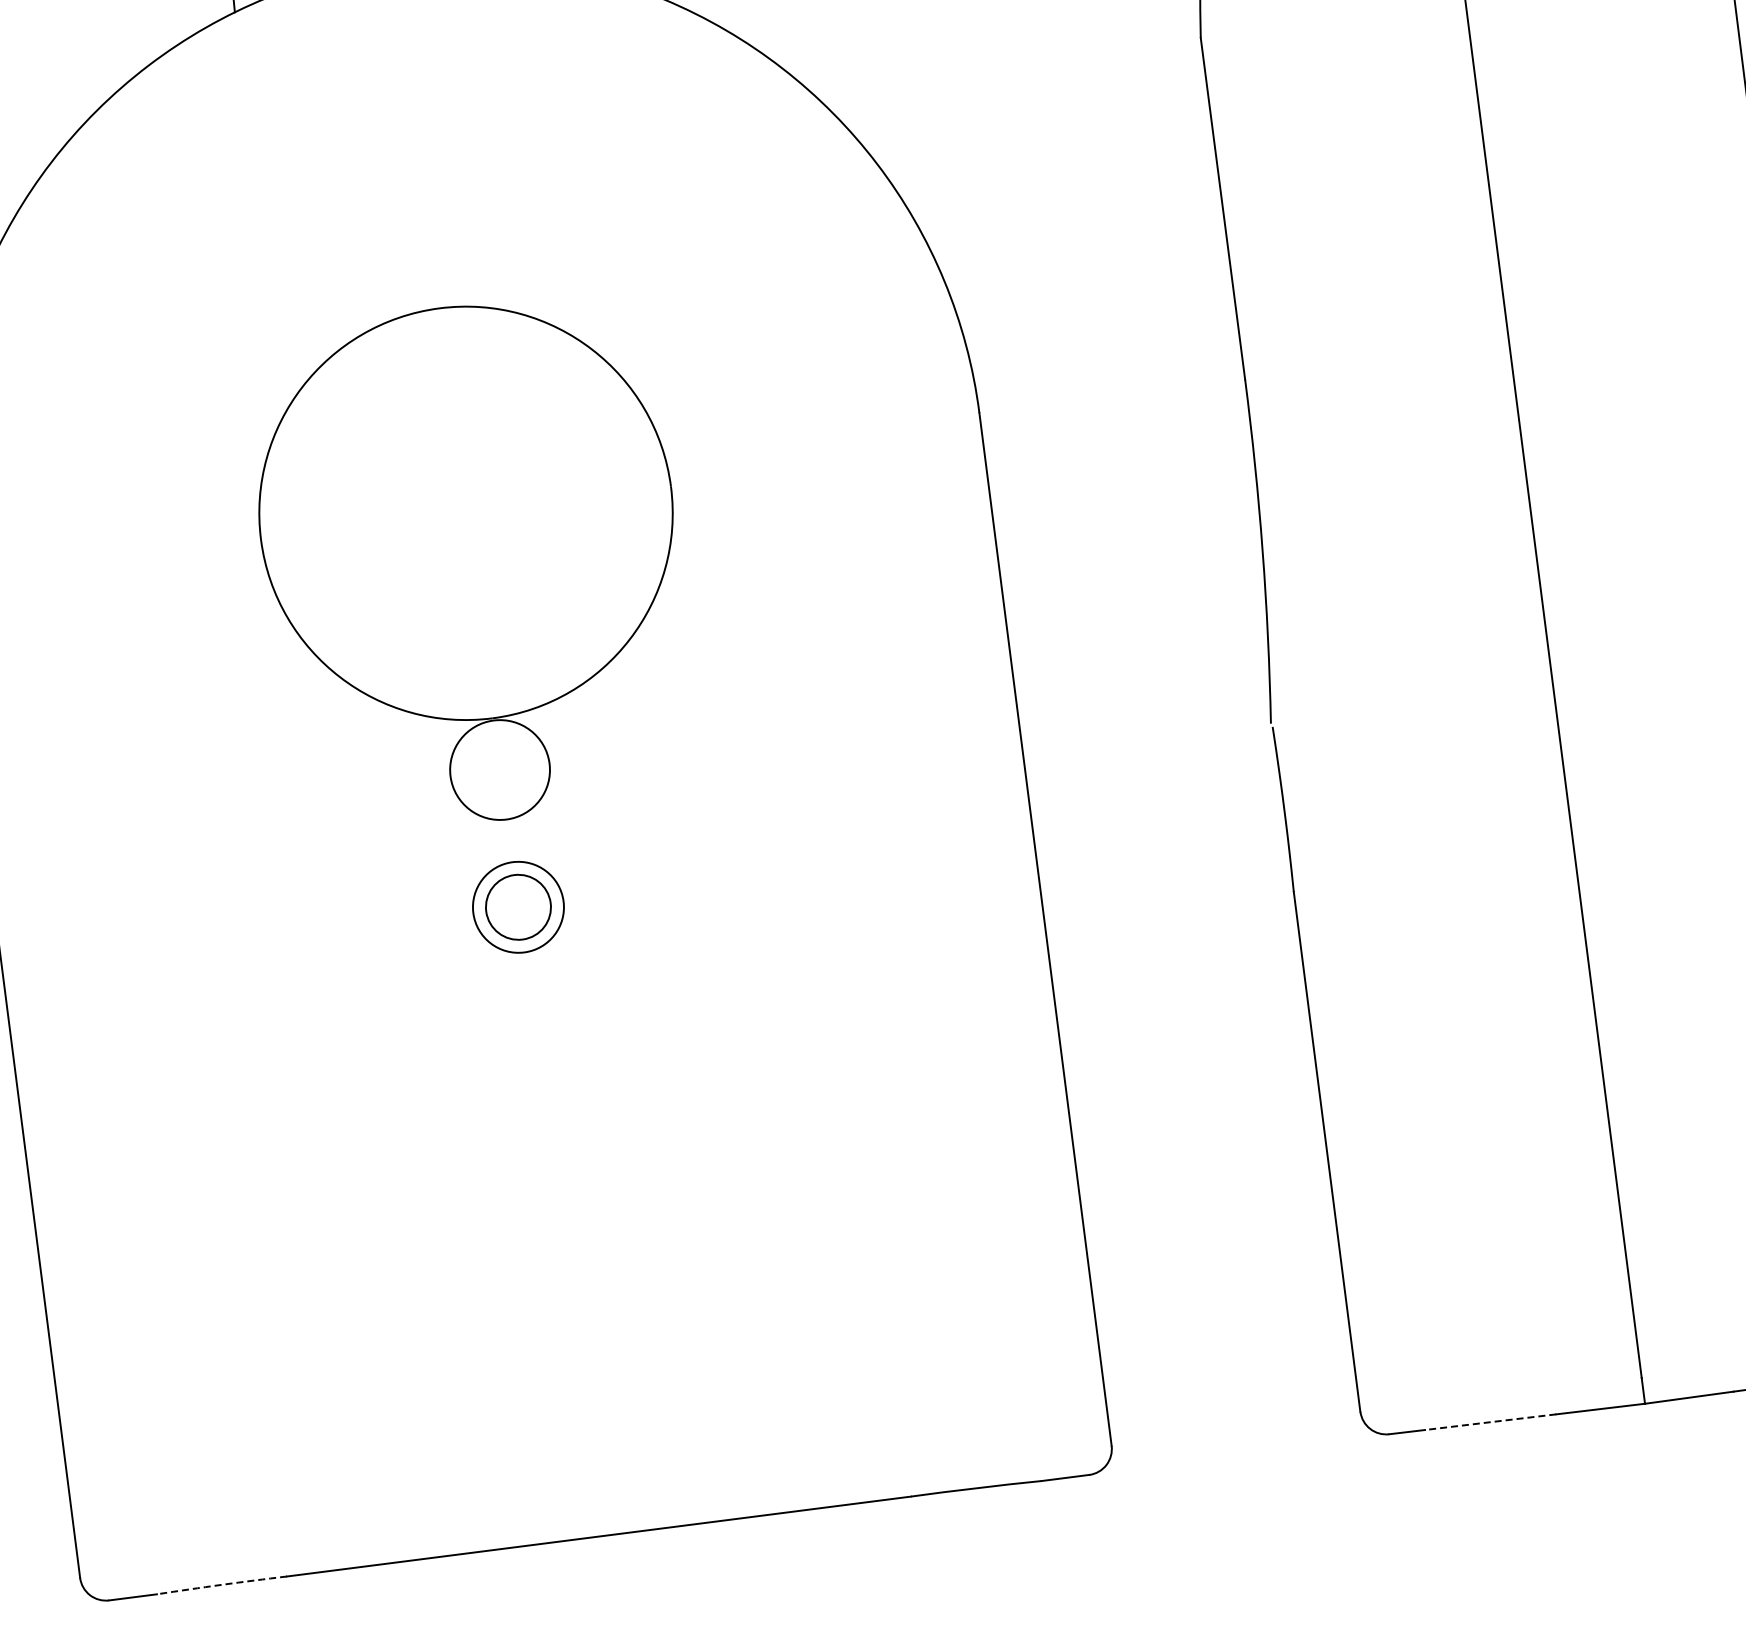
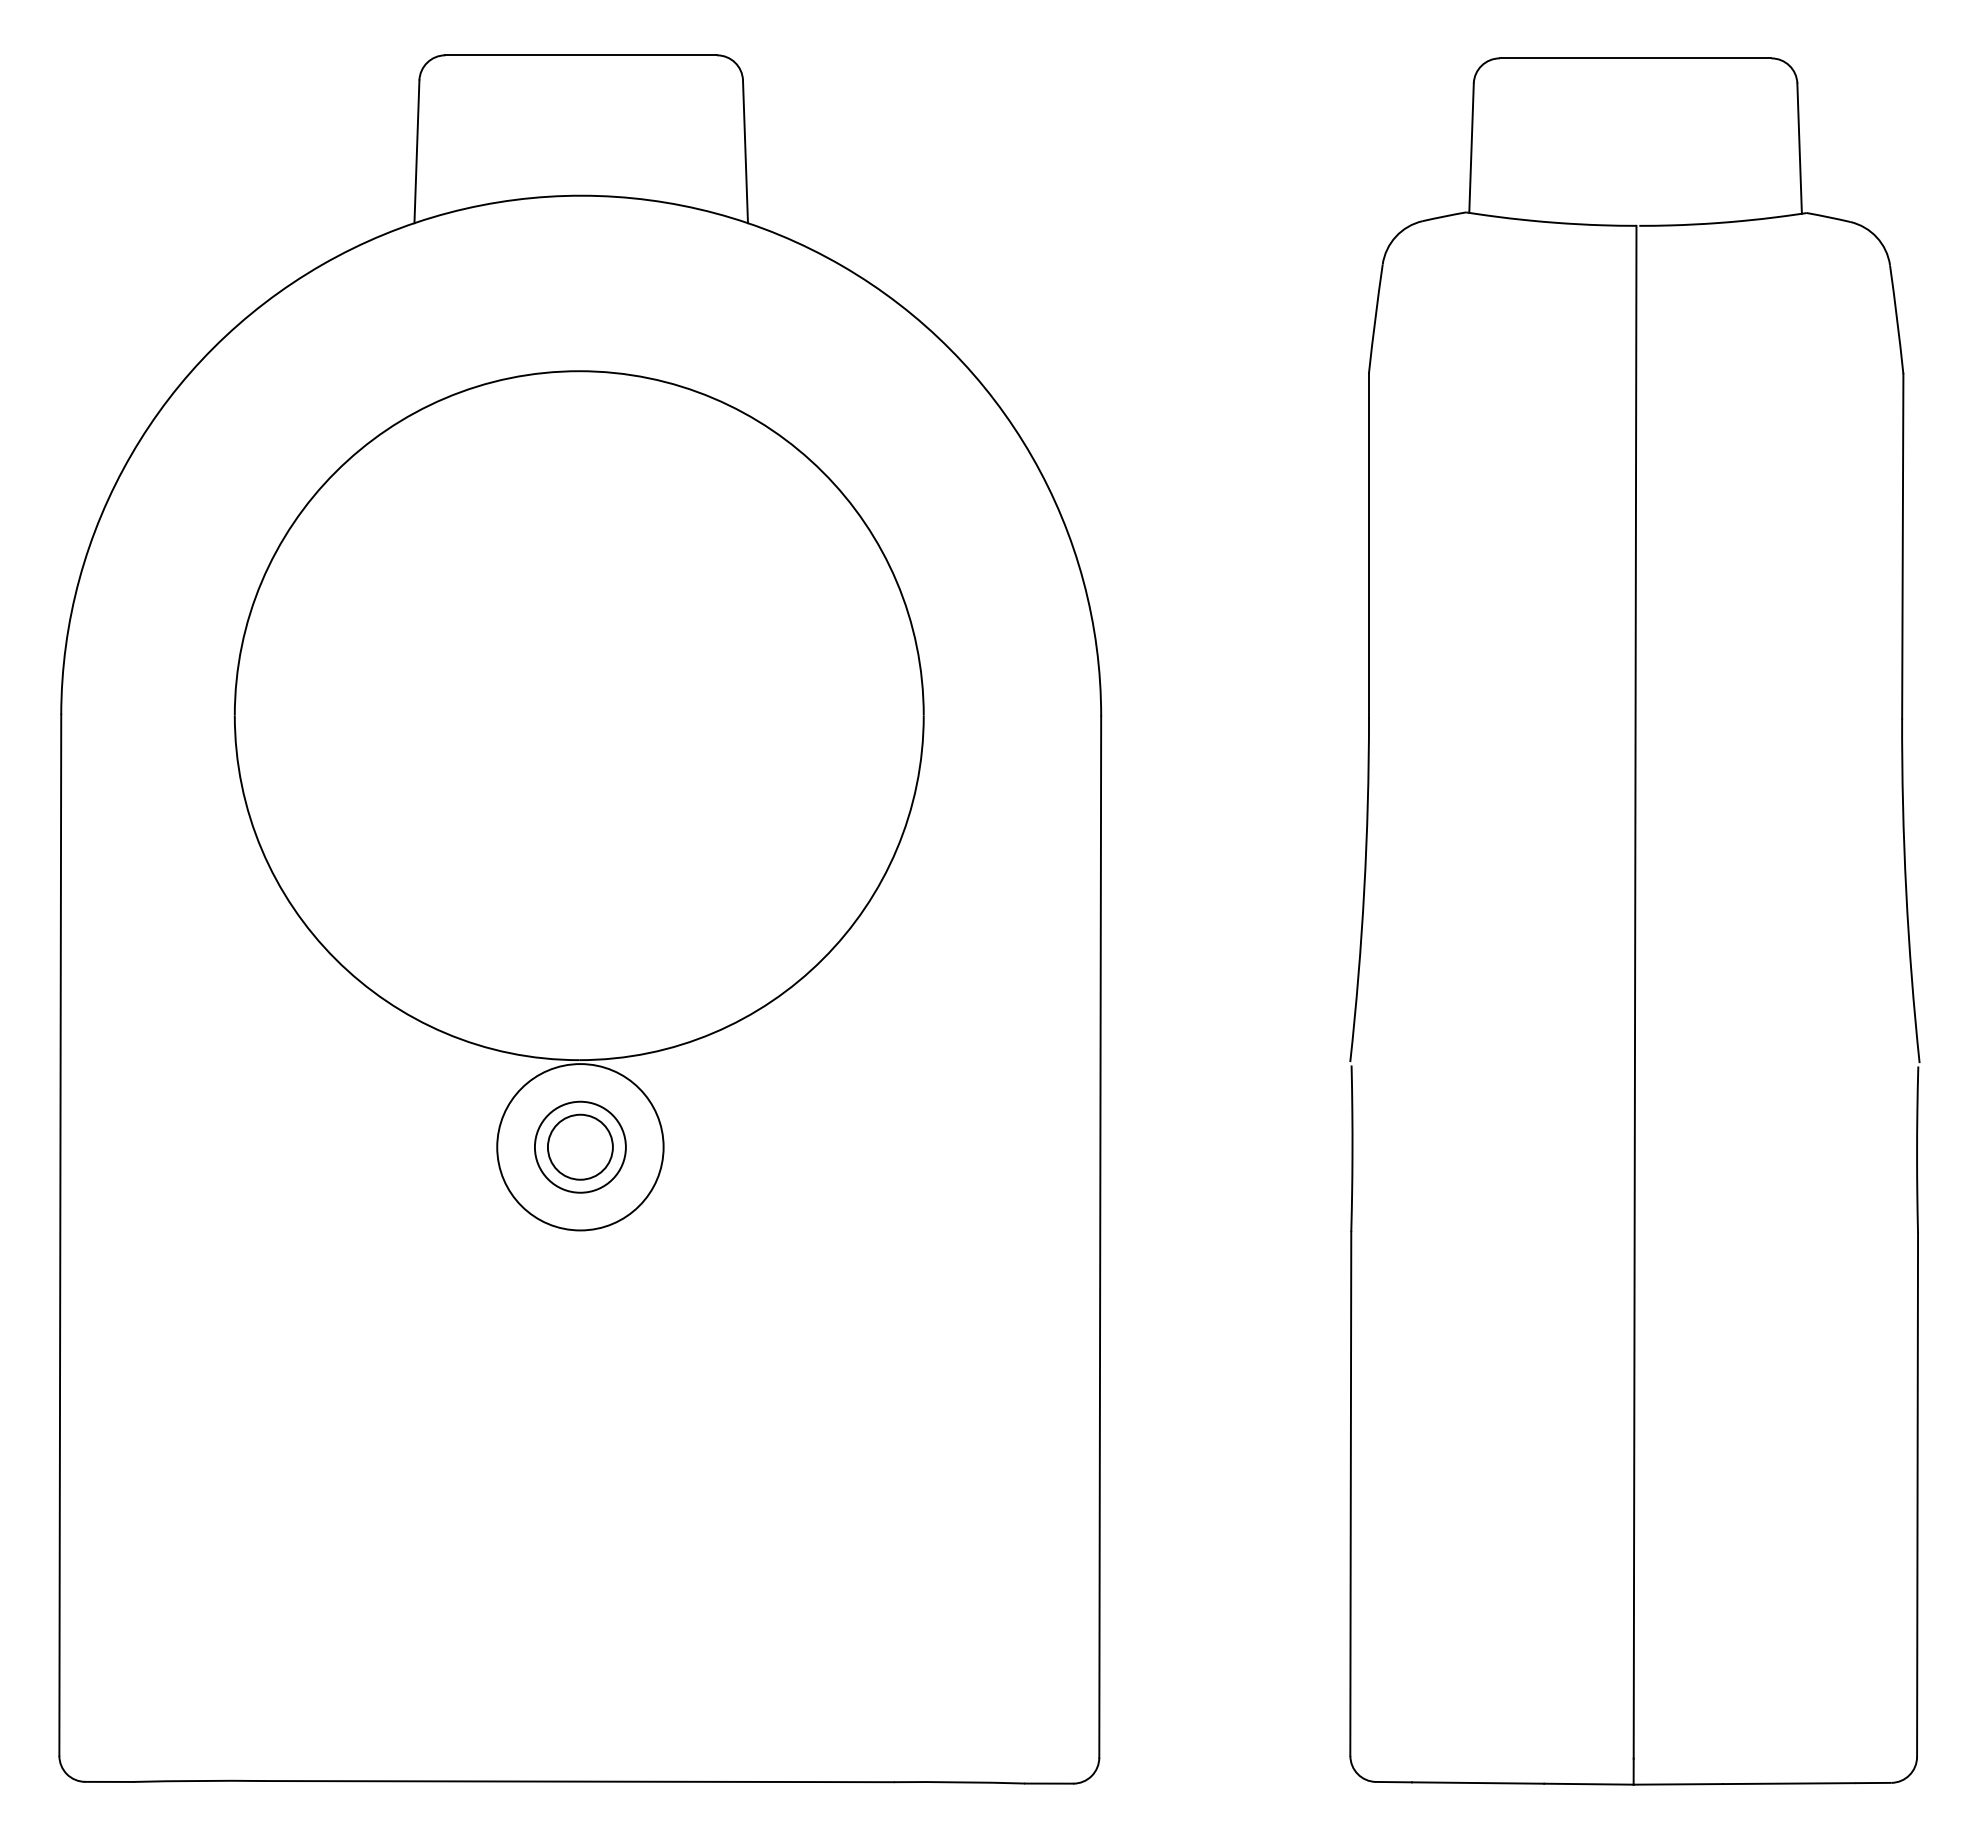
part: (471, 563) -> (578, 800), size x1.67
line: (1490, 1422) -> (1477, 1783), dashed -> solid
arc: (222, 1584) -> (199, 1780), dashed -> solid

